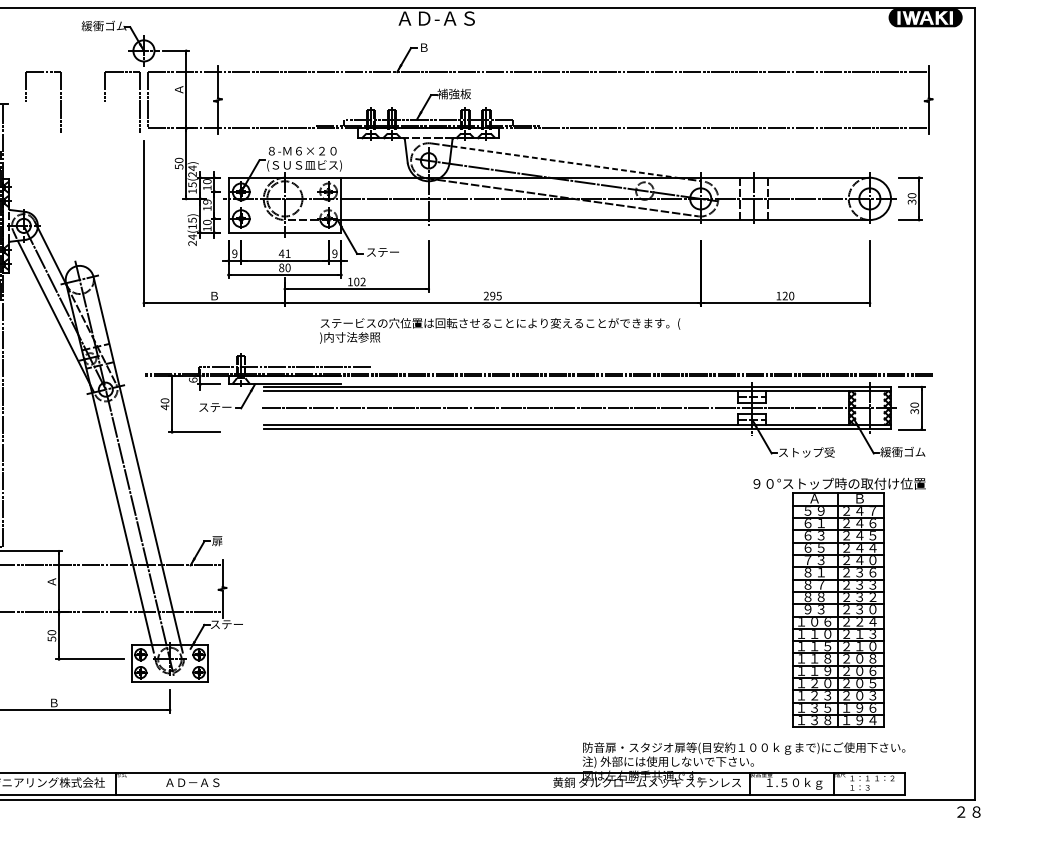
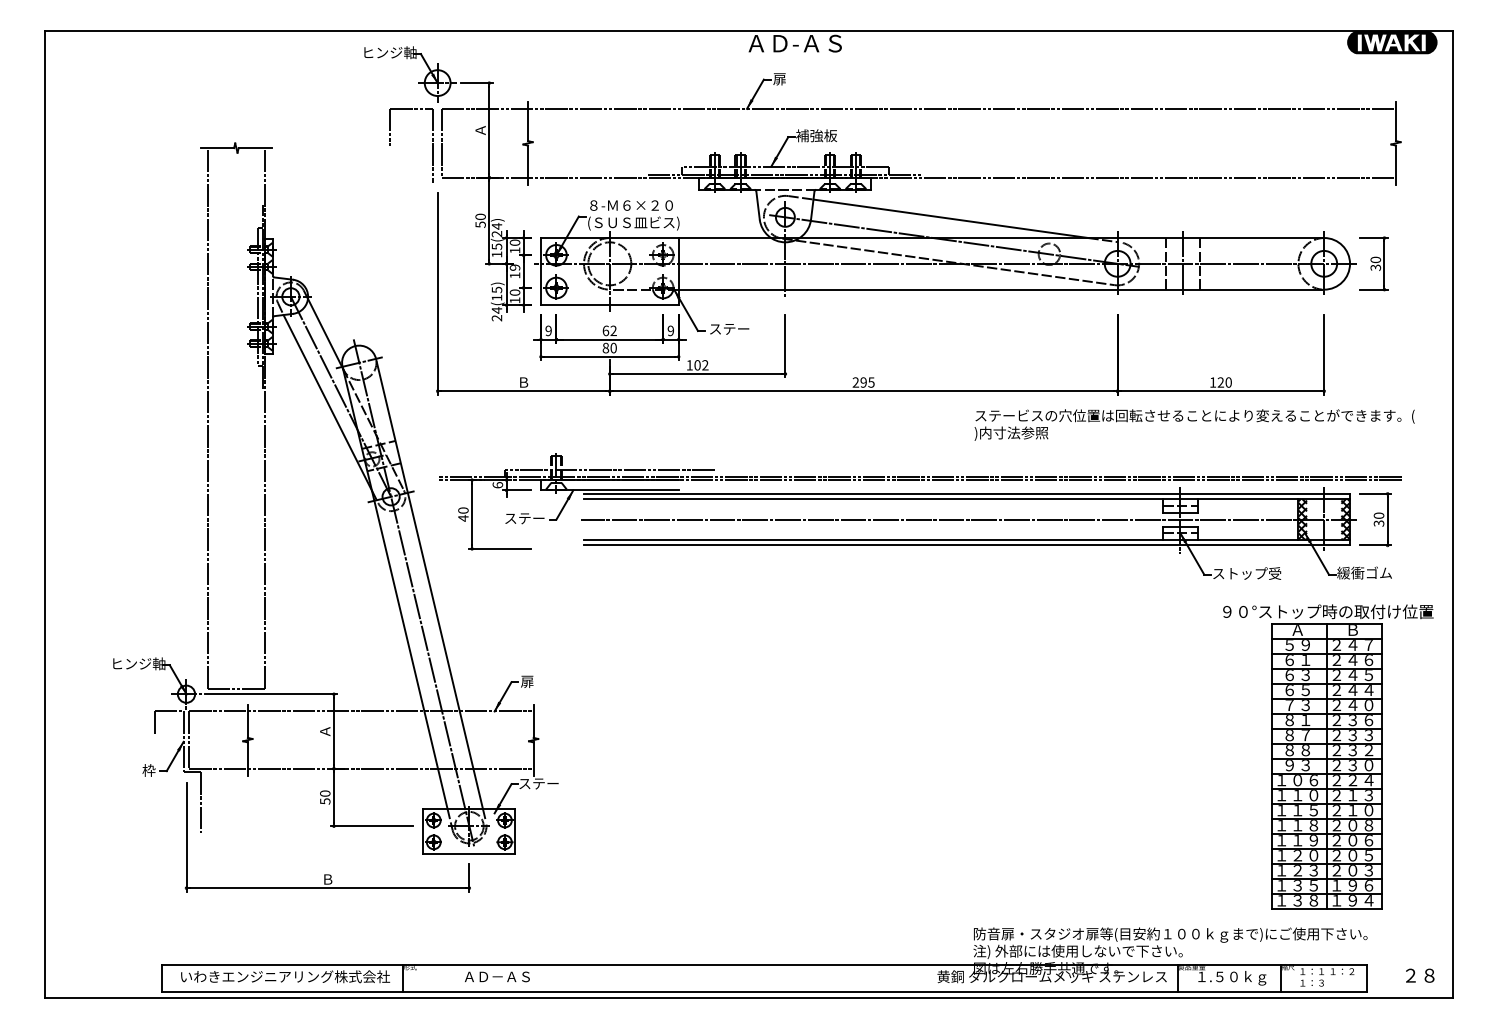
text: (103, 25) -> (388, 52), 緩衝ゴム -> ヒンジ軸
text: (423, 47) -> (779, 79), Ｂ -> 扉
part: (25, 102) -> (293, 145), removed
line: (563, 161) -> (950, 218), dashed -> solid
text: (284, 253) -> (609, 330), 41 -> 62
text: (499, 330) -> (1194, 424), moved
part: (839, 602) -> (1328, 756), moved
text: (969, 811) -> (1420, 975), moved

